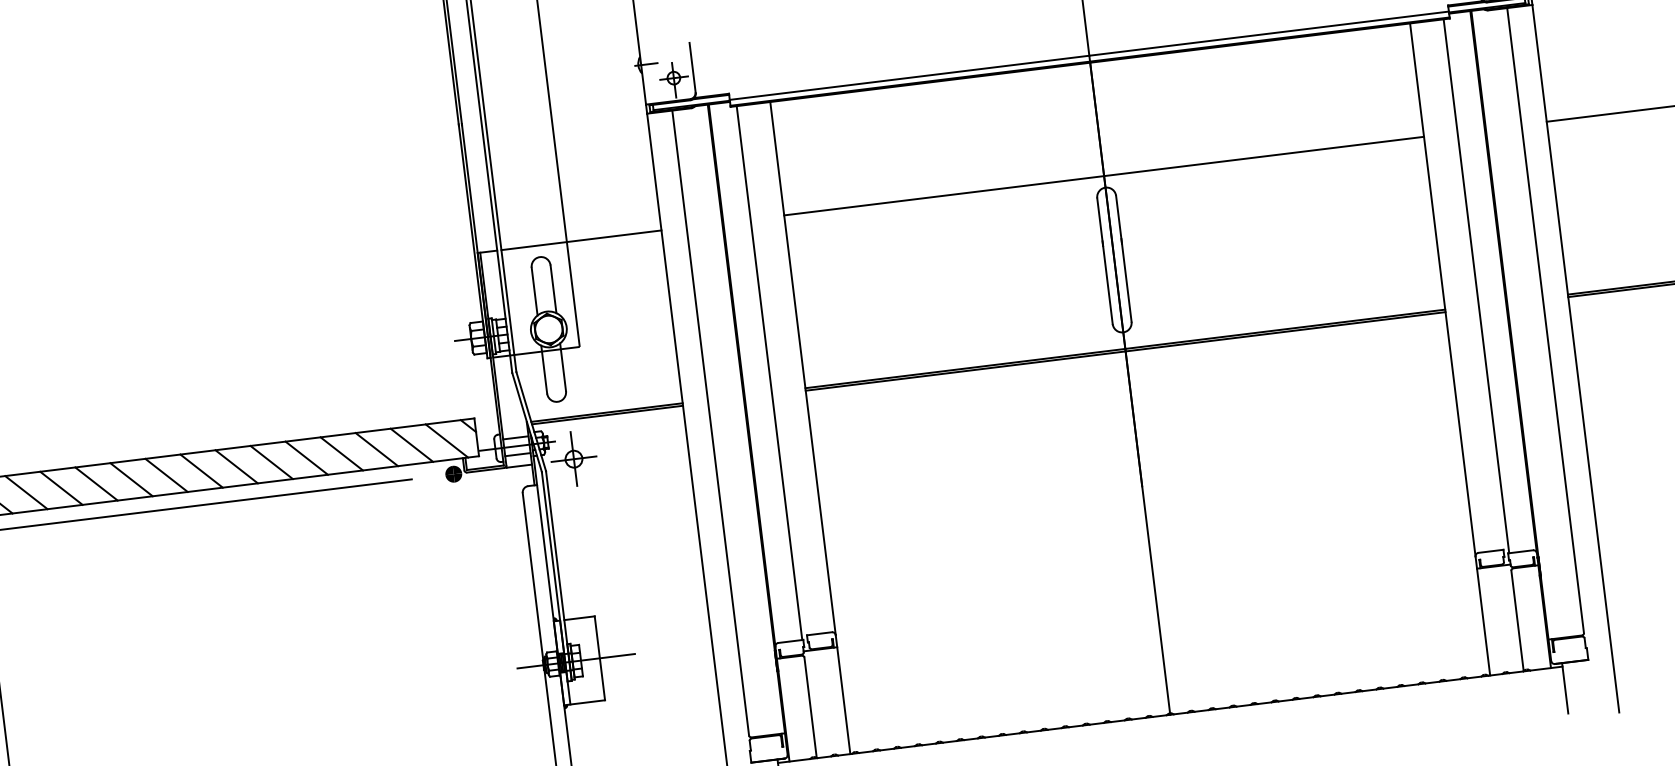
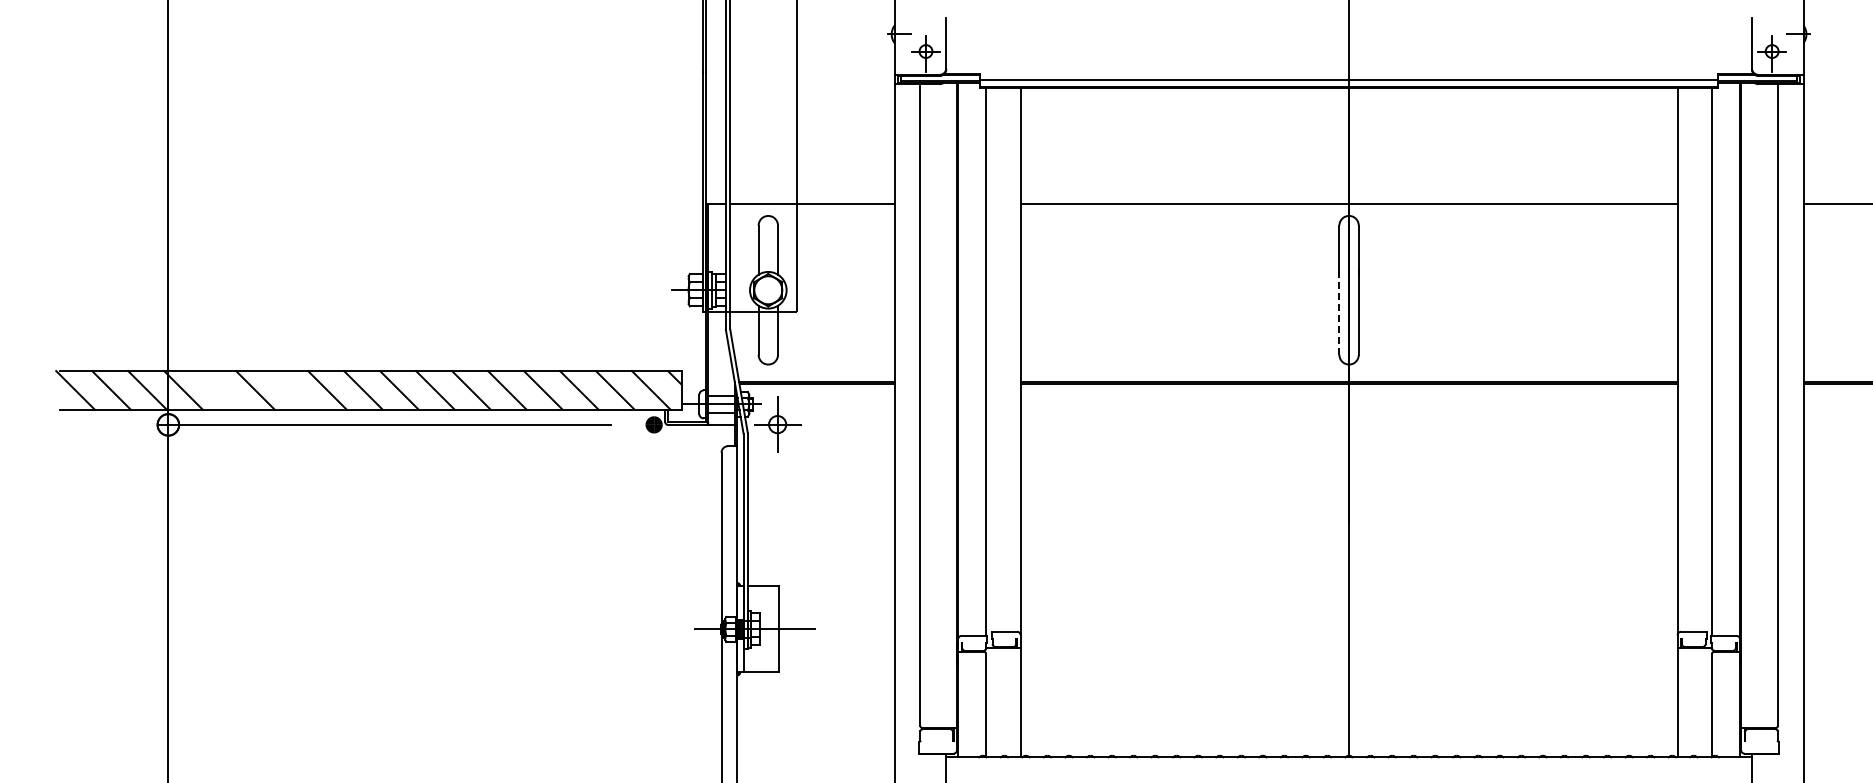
line: (1107, 281) -> (1339, 311), solid -> dashed
line: (96, 484) -> (291, 390), removed
line: (26, 492) -> (219, 390), removed

